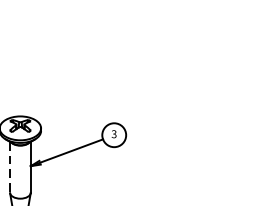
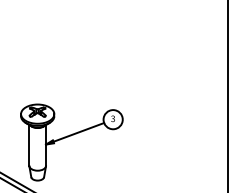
line: (10, 167) -> (29, 145), dashed -> solid

